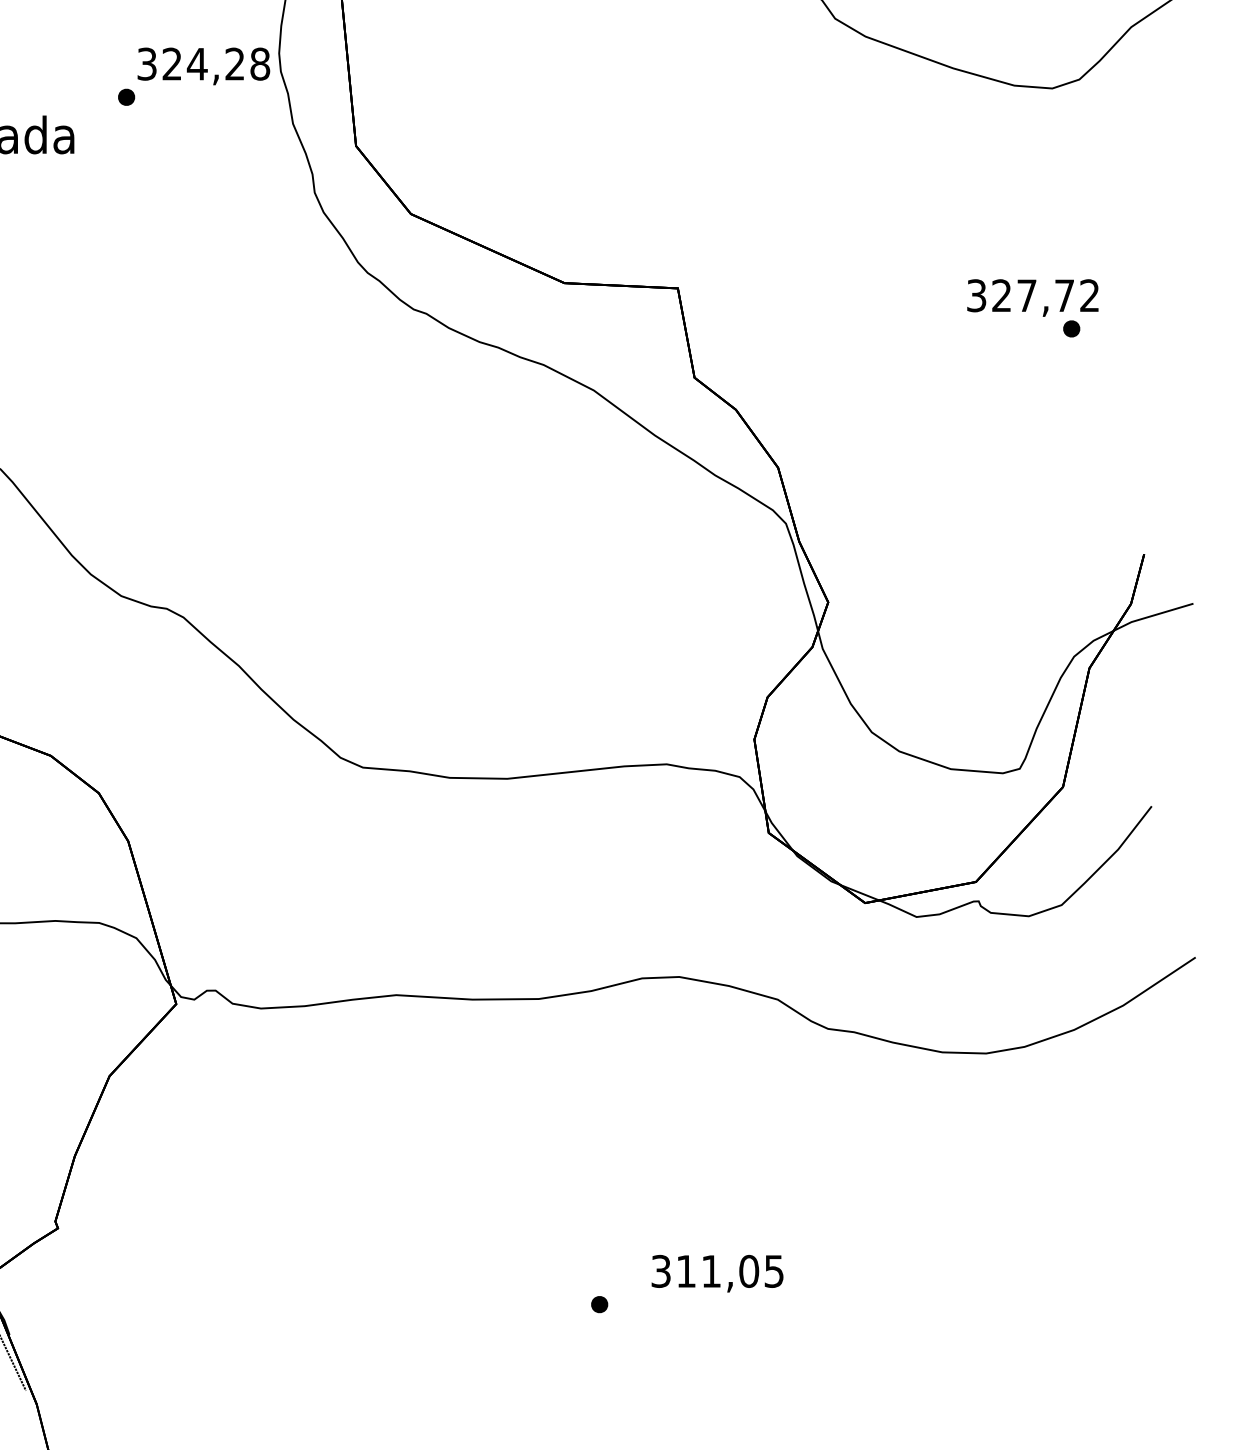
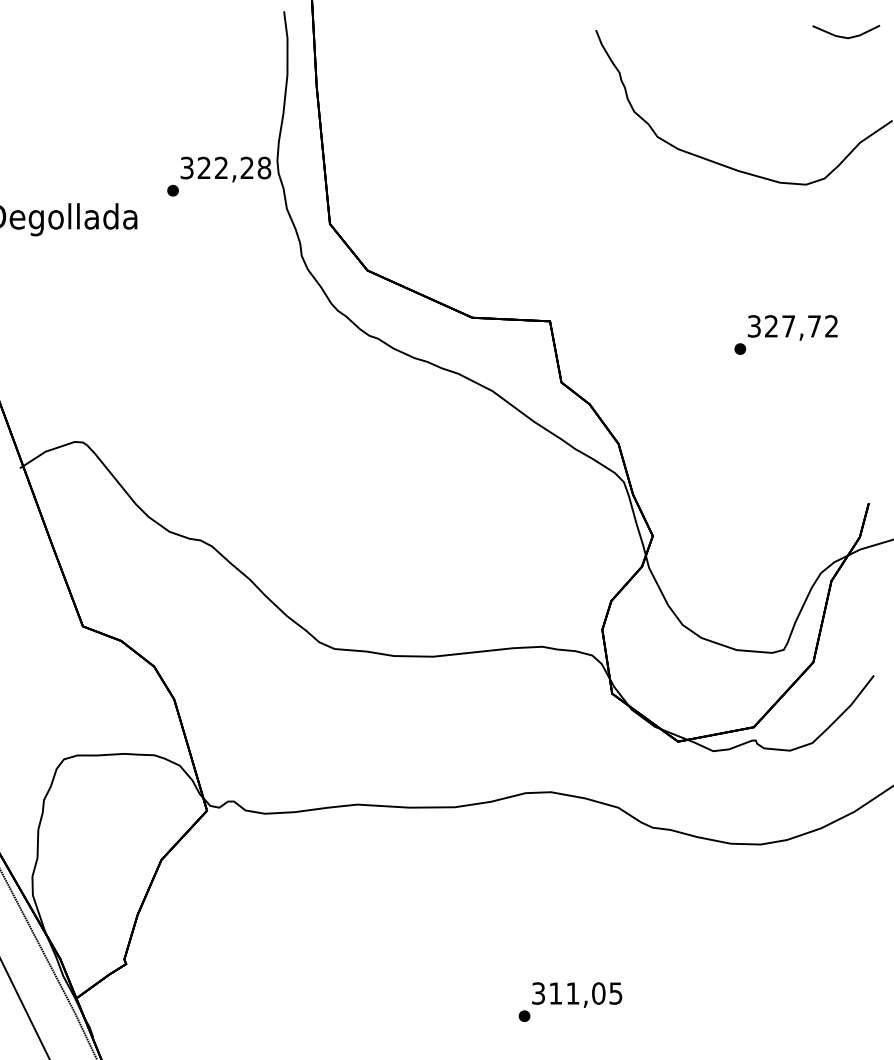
text: (197, 63) -> (221, 167), 324,28 -> 322,28
part: (1071, 328) -> (740, 348), moved
part: (599, 1303) -> (524, 1015), moved

